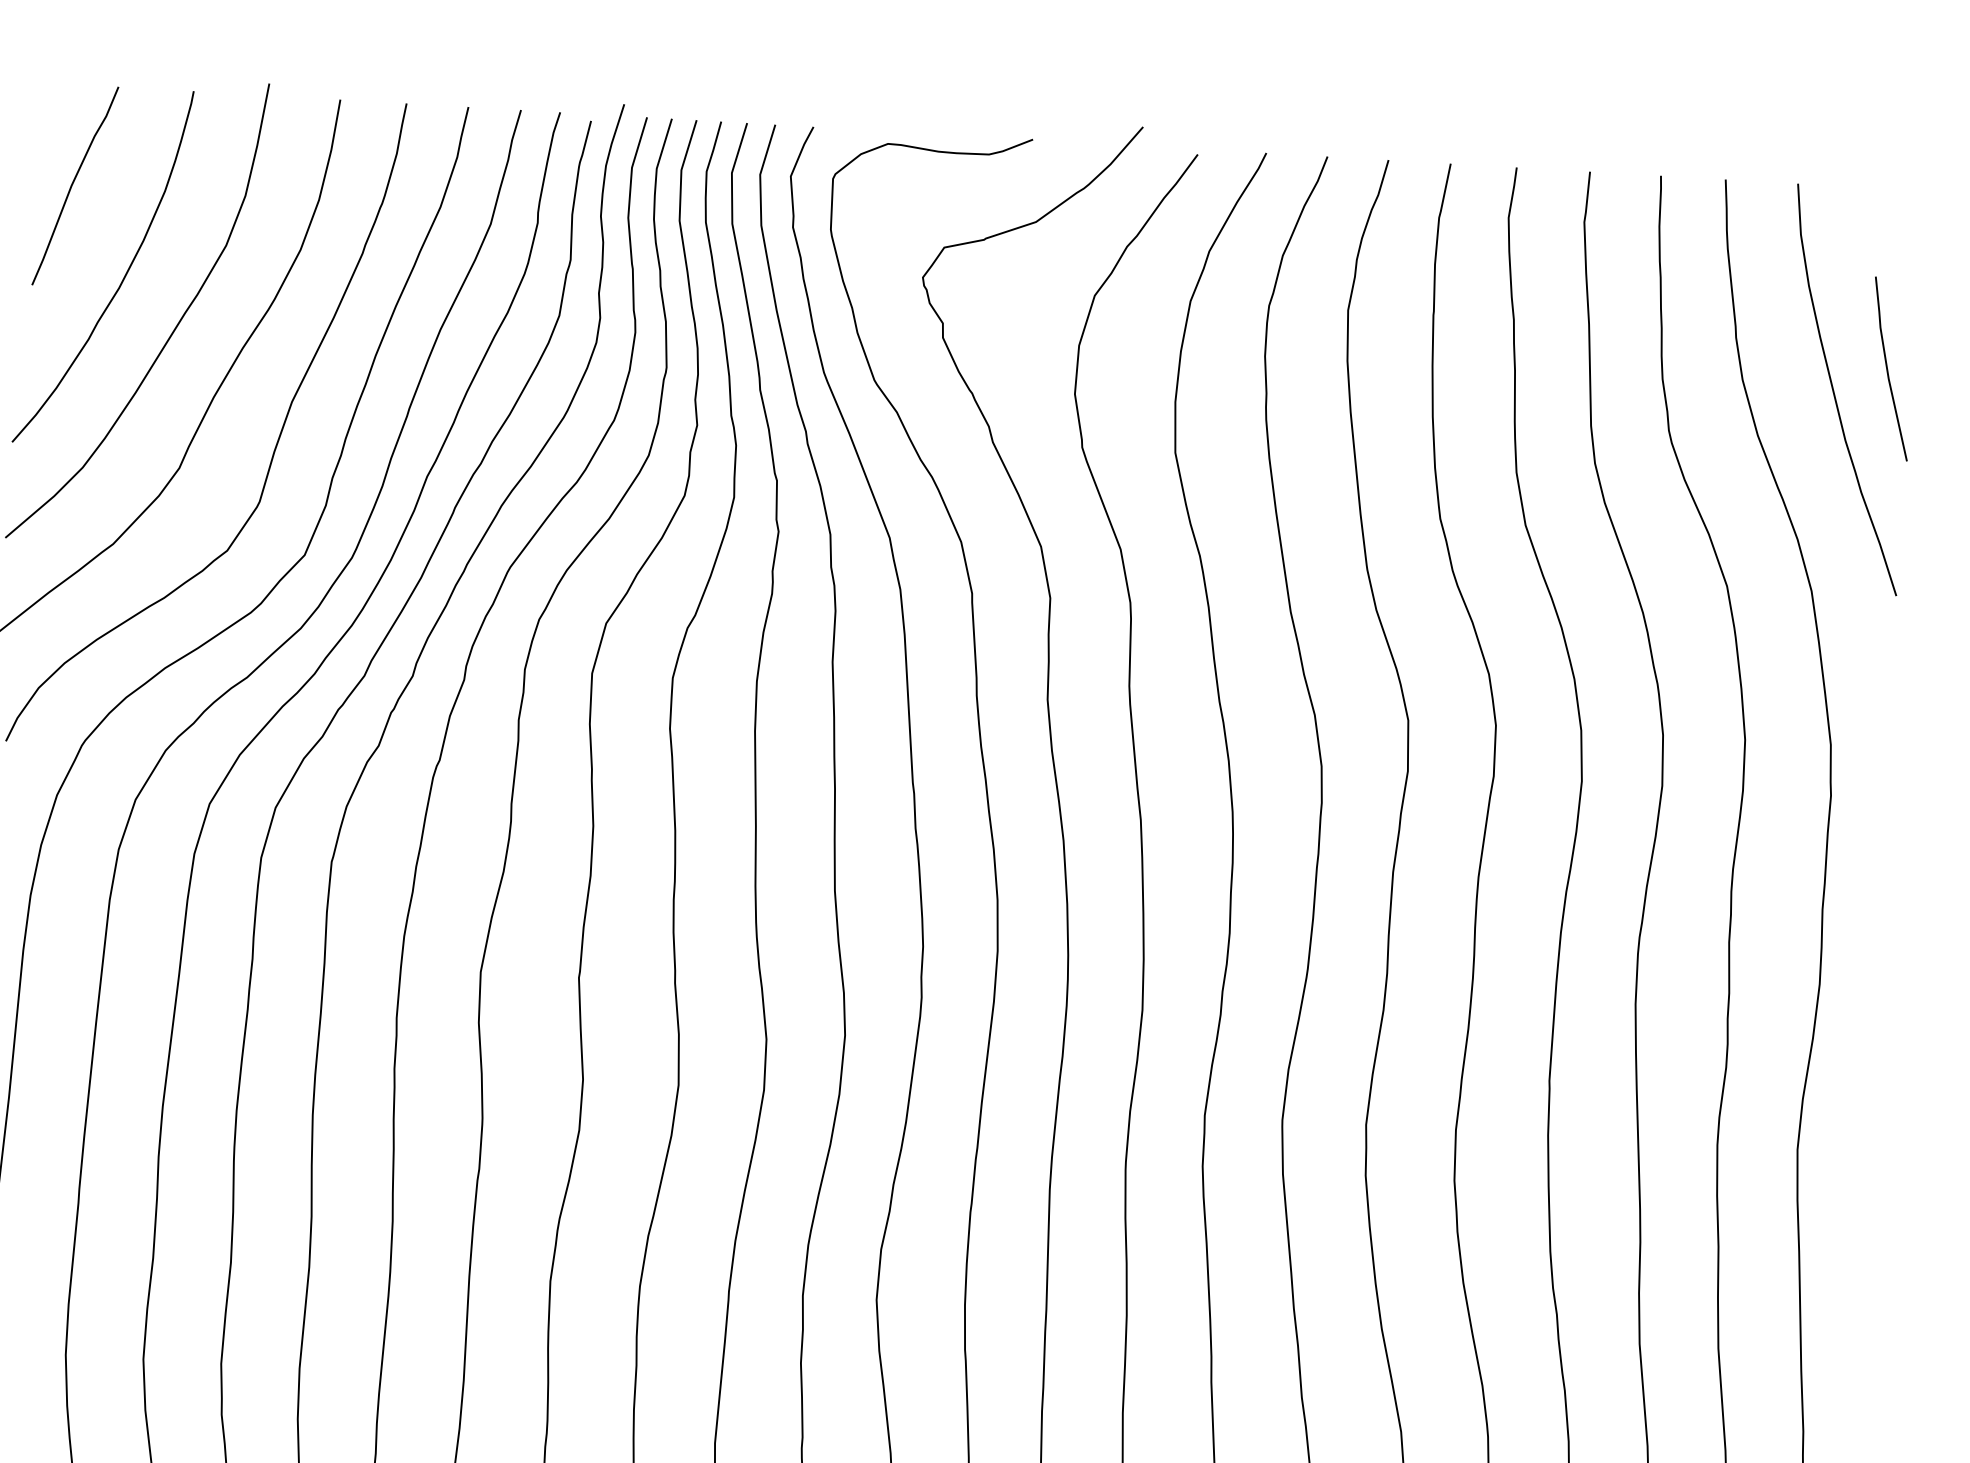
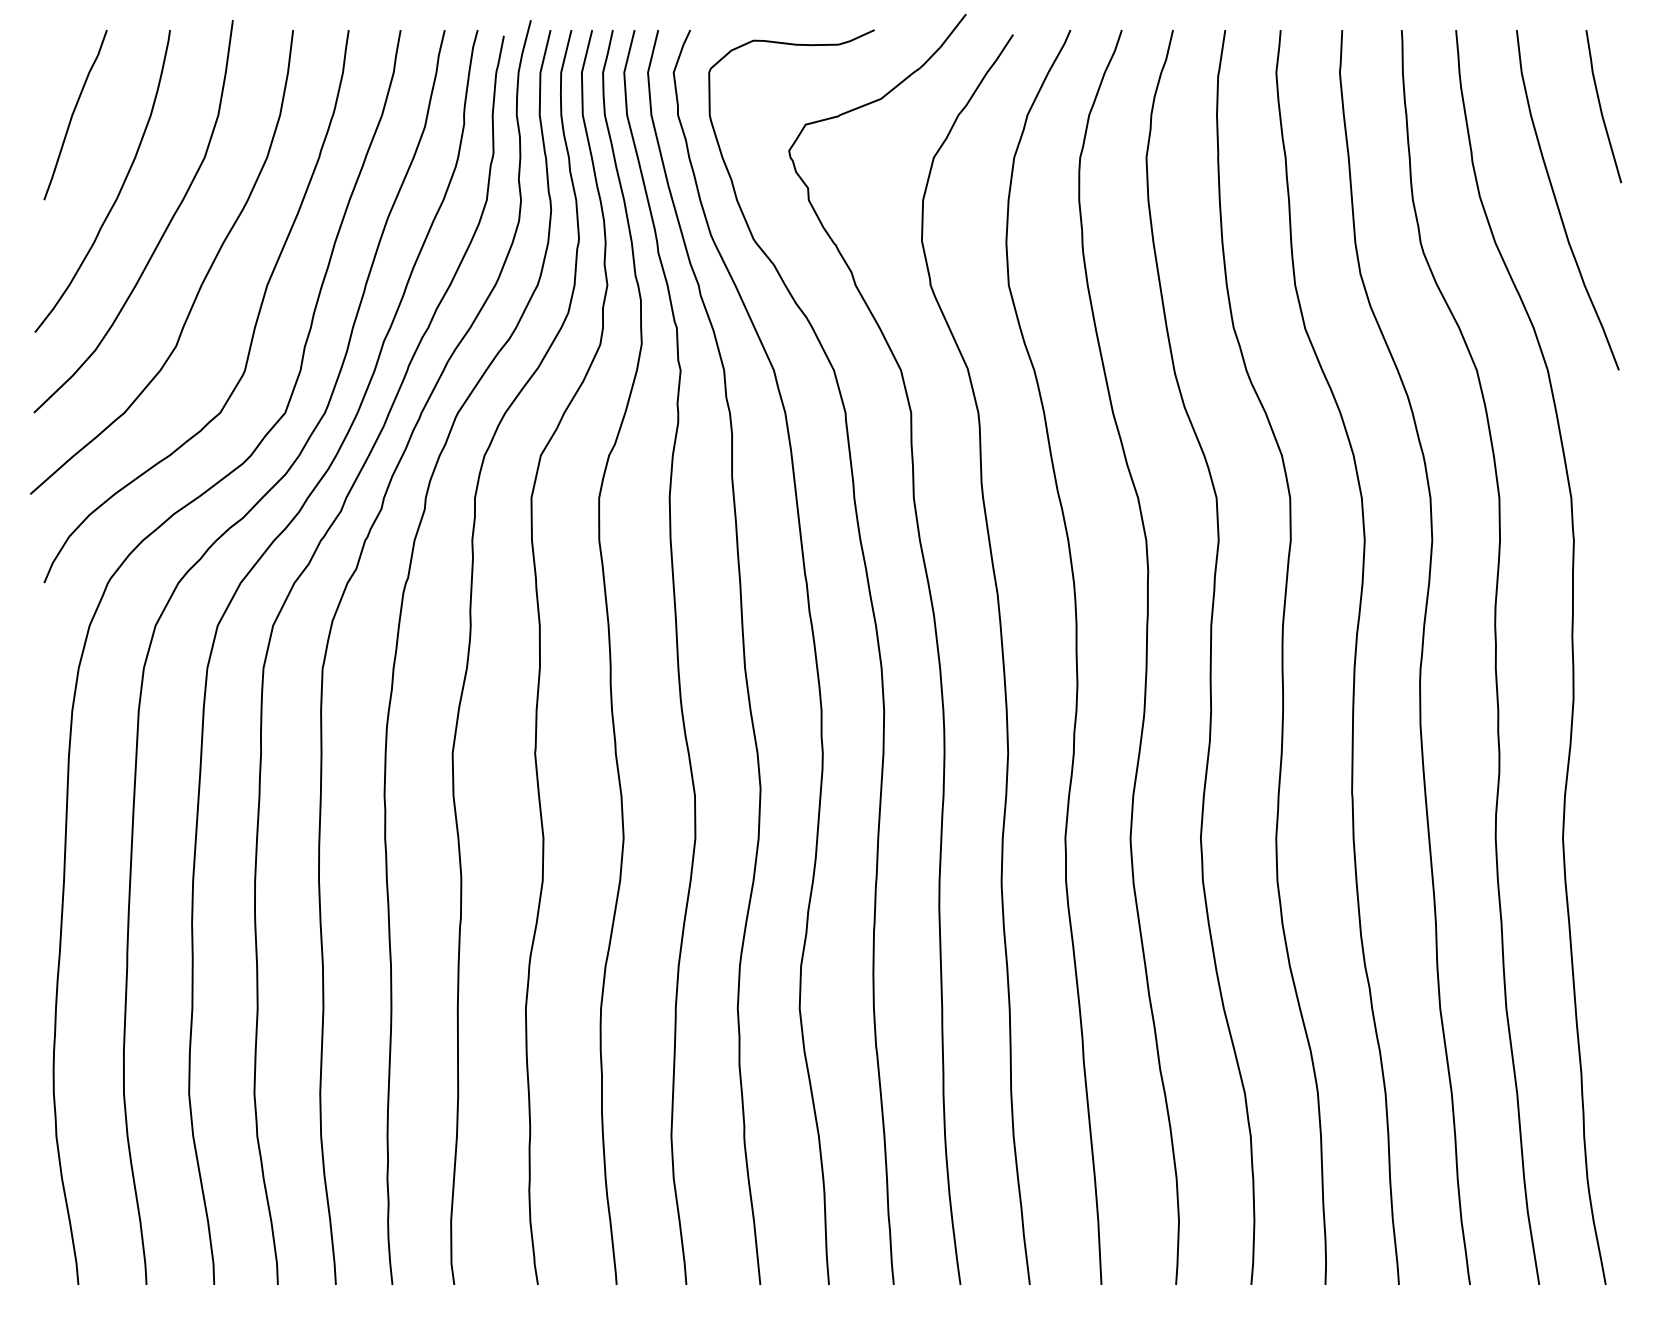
line: (1888, 368) -> (1601, 106), moved

